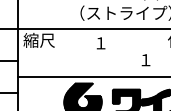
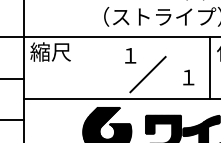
line: (162, 53) -> (210, 68), added
line: (114, 57) -> (147, 74), added

